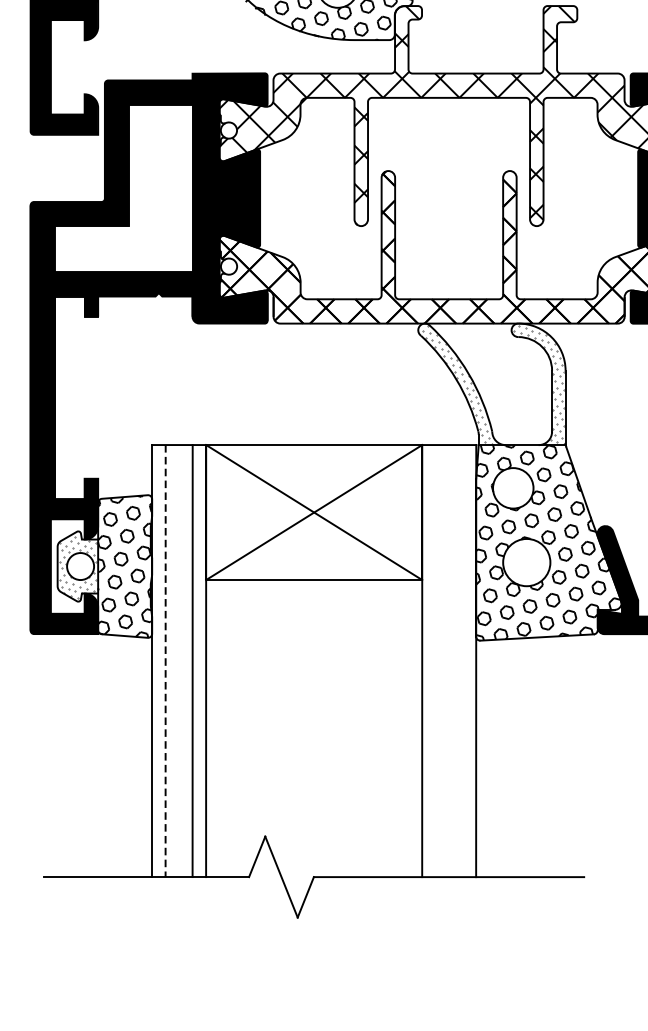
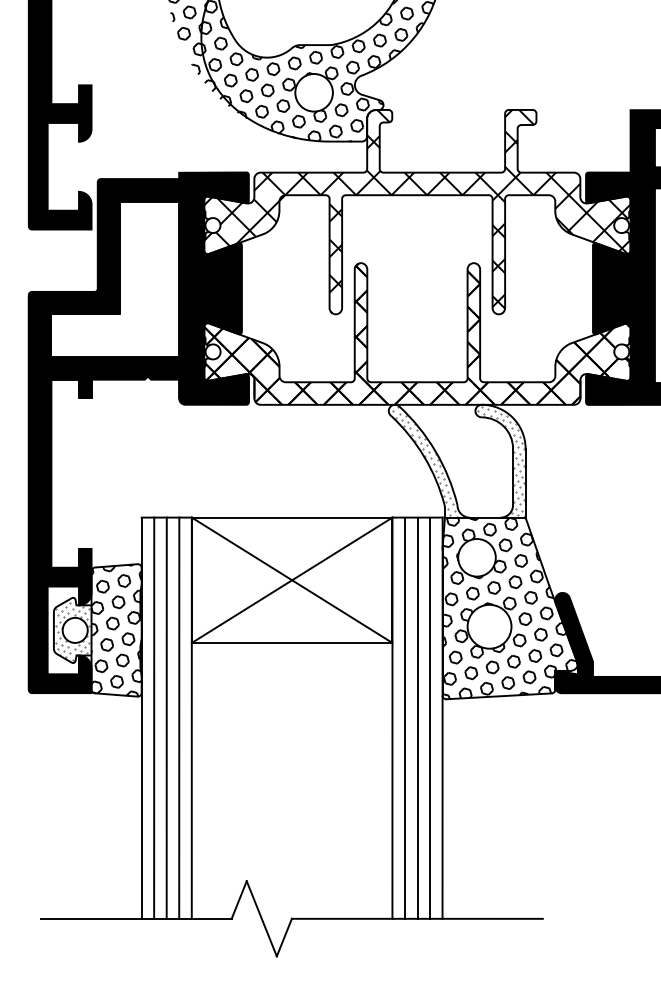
line: (178, 660) -> (166, 717), added
line: (435, 660) -> (404, 717), added
line: (449, 660) -> (417, 717), added
line: (463, 660) -> (430, 717), added
line: (165, 661) -> (154, 718), dashed -> solid

